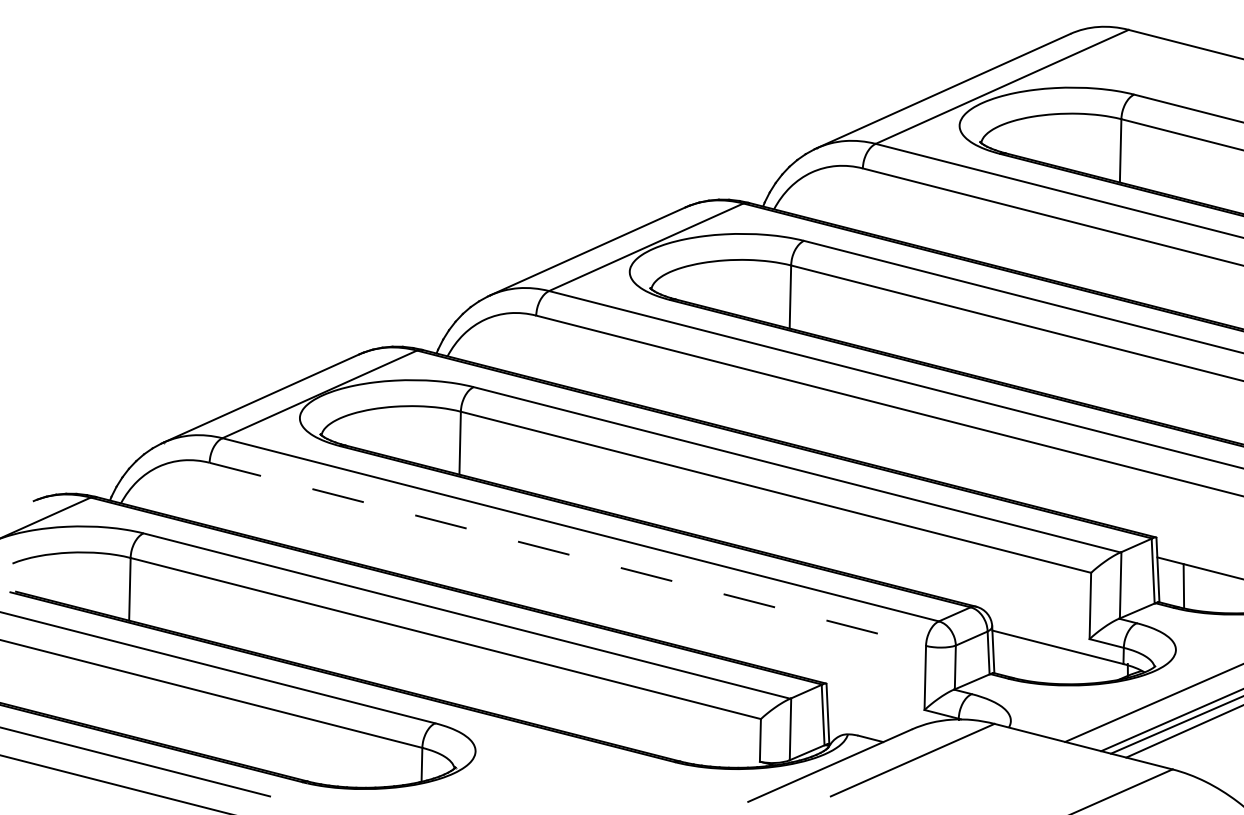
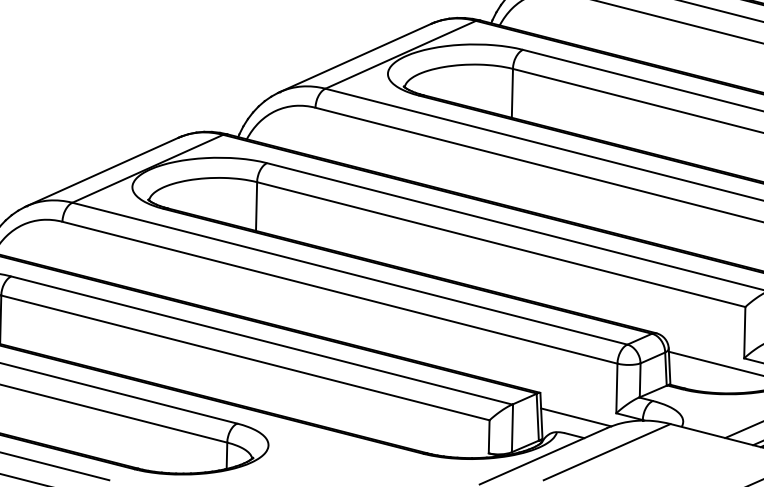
line: (567, 554) -> (339, 292), dashed -> solid
line: (872, 714) -> (576, 416), added

